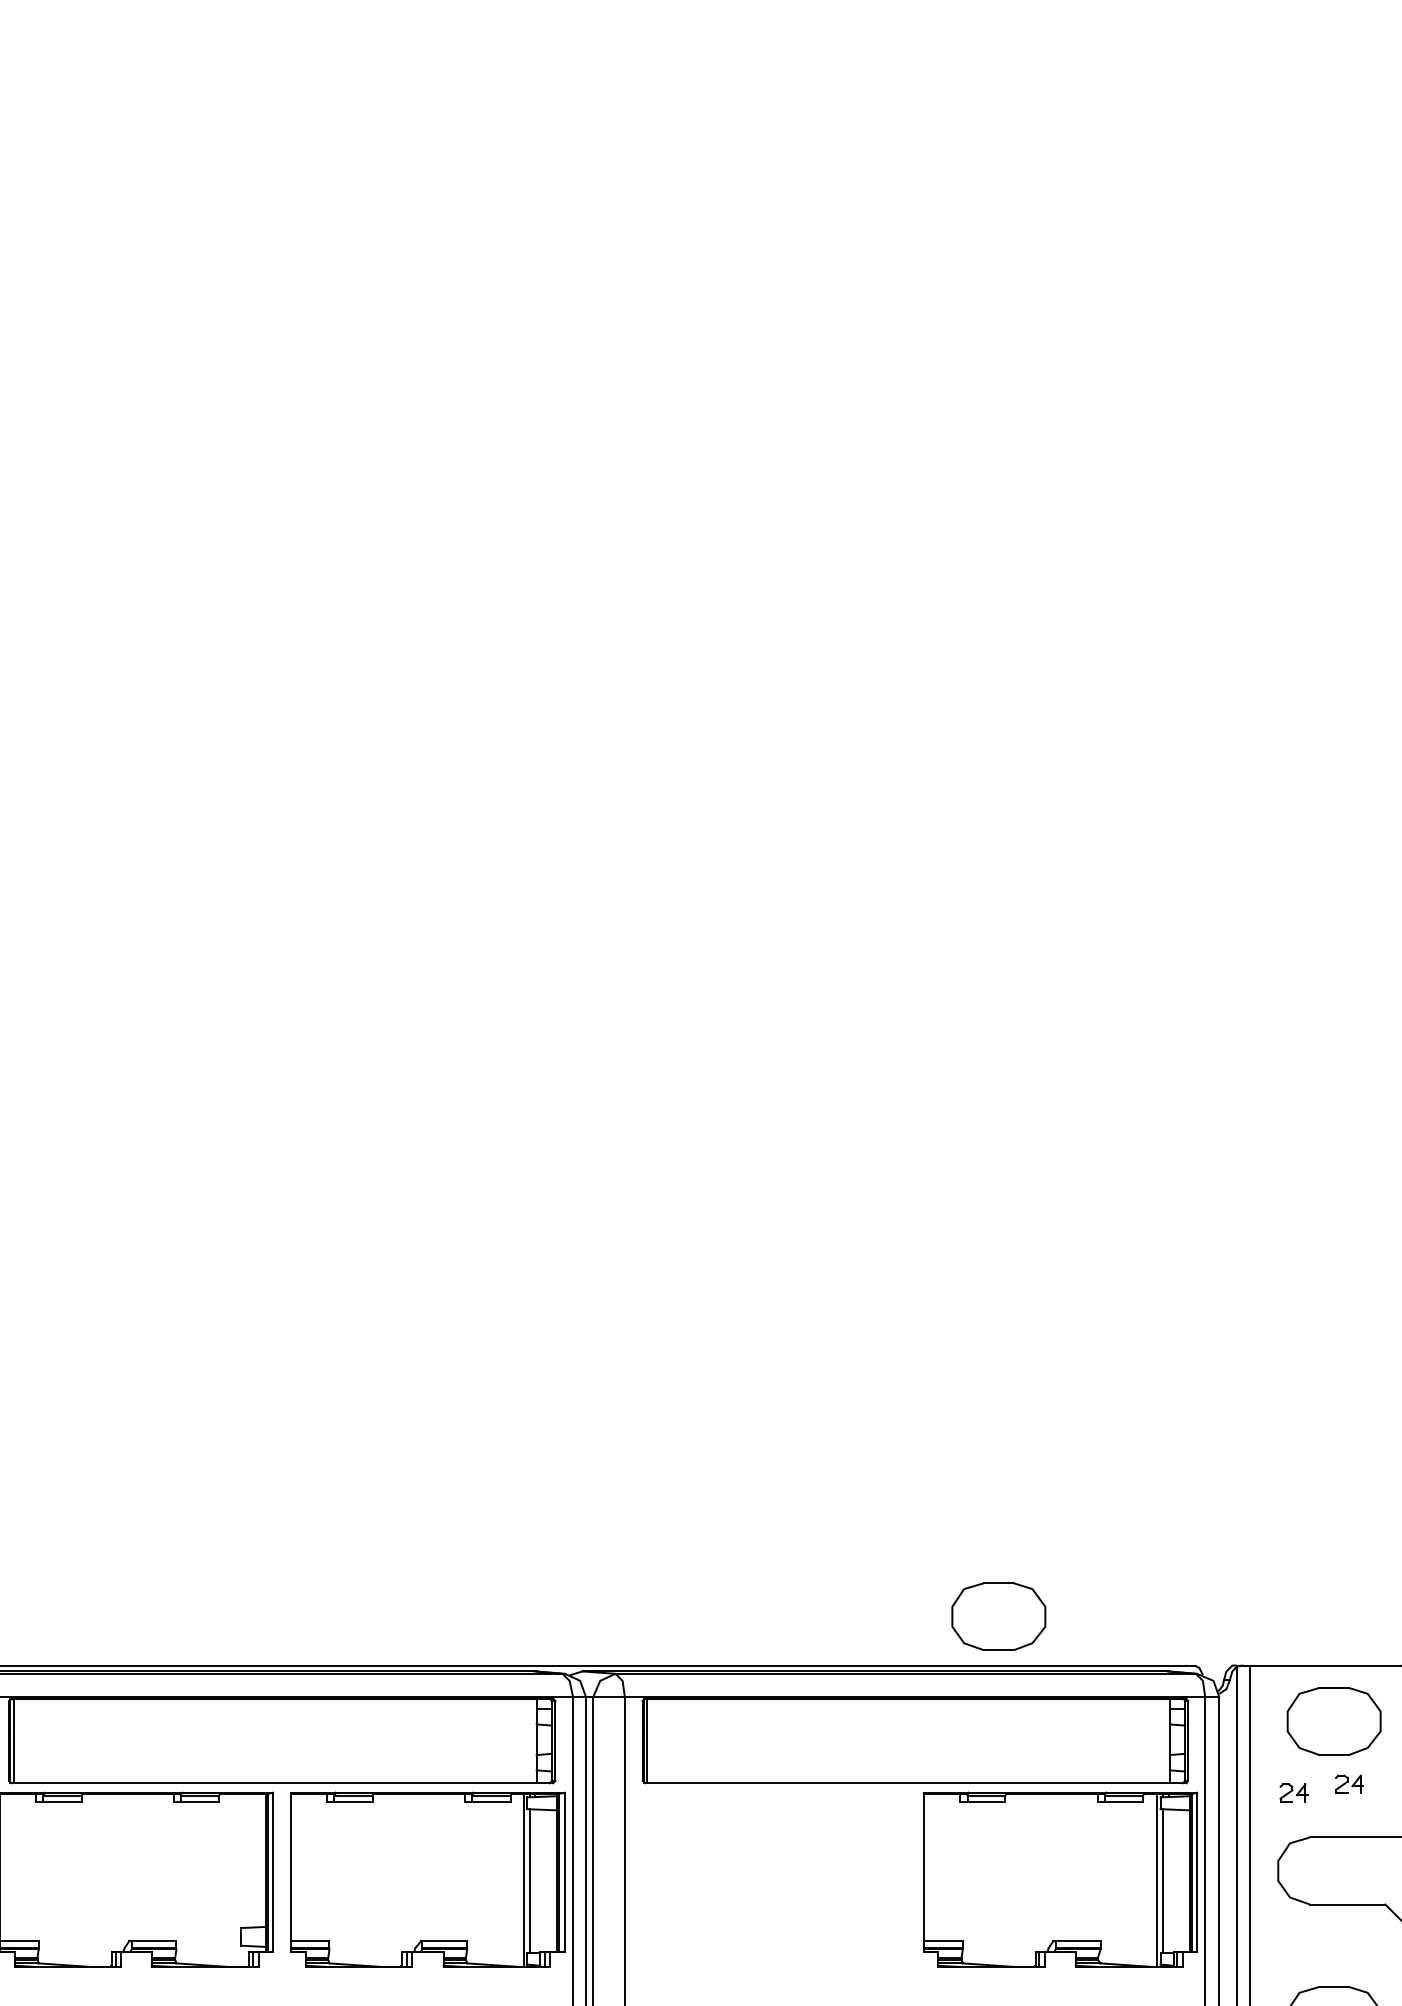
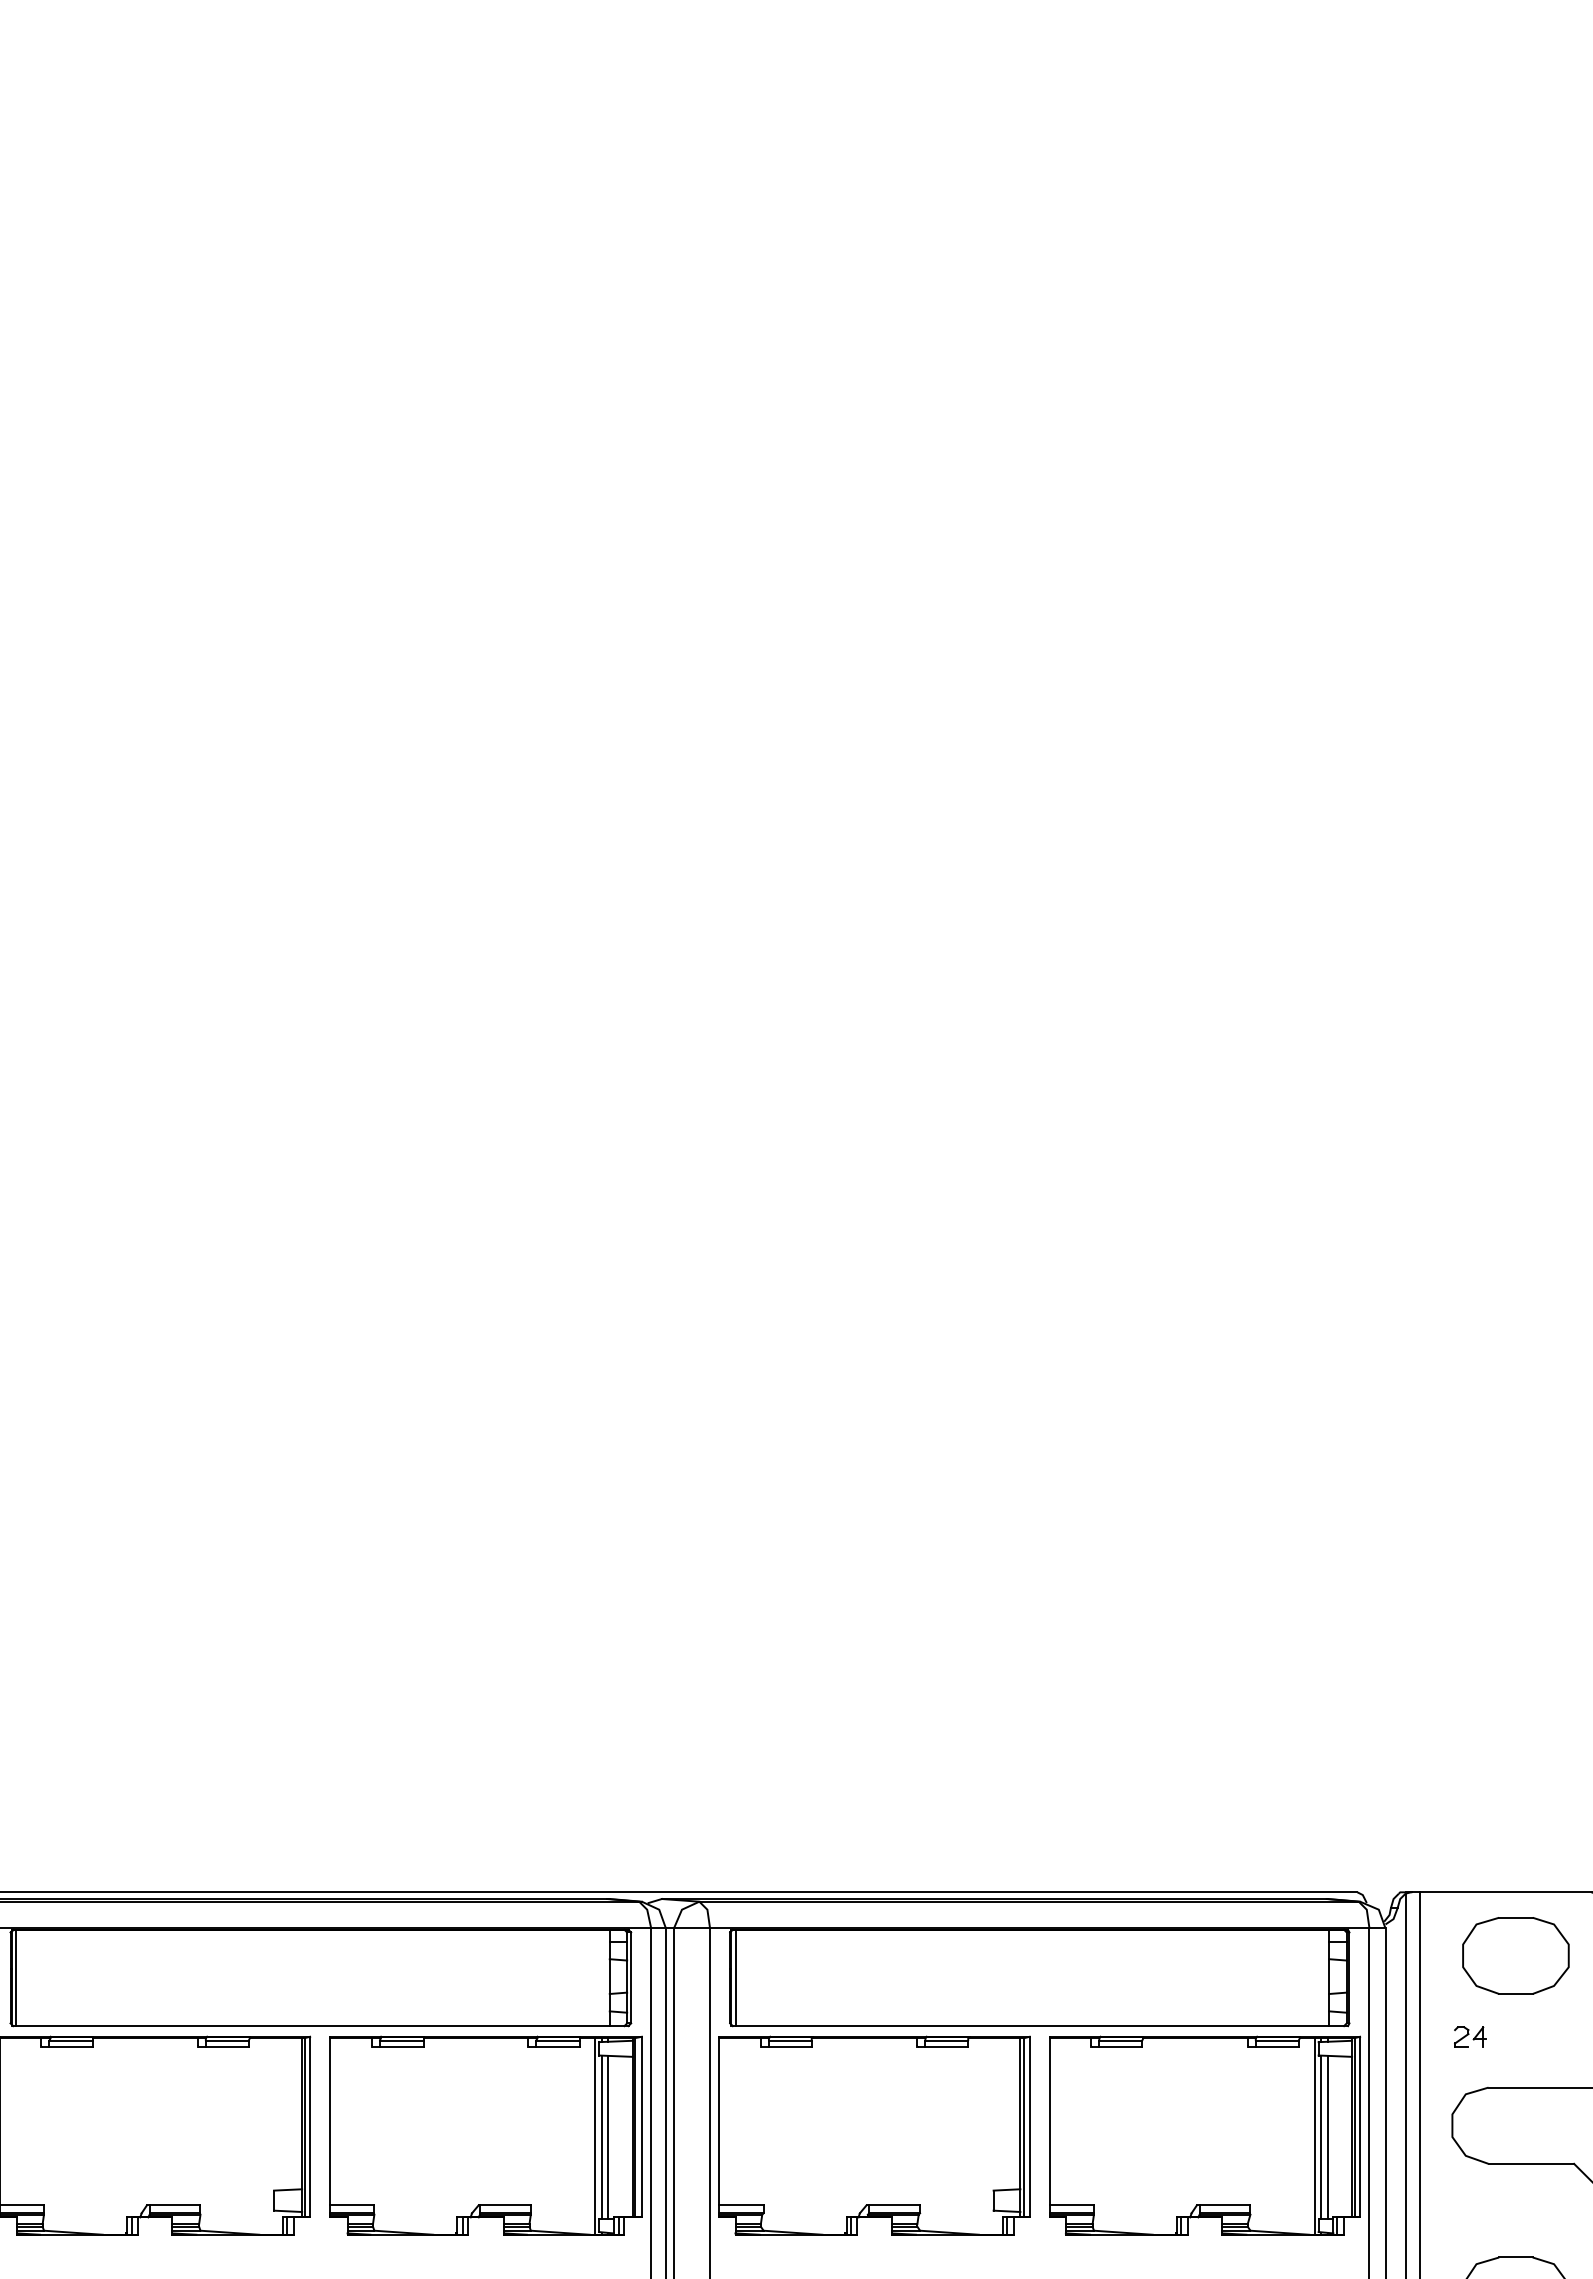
part: (998, 1616) -> (1134, 1836), removed
part: (1349, 1783) -> (1533, 2026), removed
part: (769, 1879) -> (874, 2135), added
line: (535, 1881) -> (608, 2137), added
line: (1169, 1881) -> (1328, 2137), added

